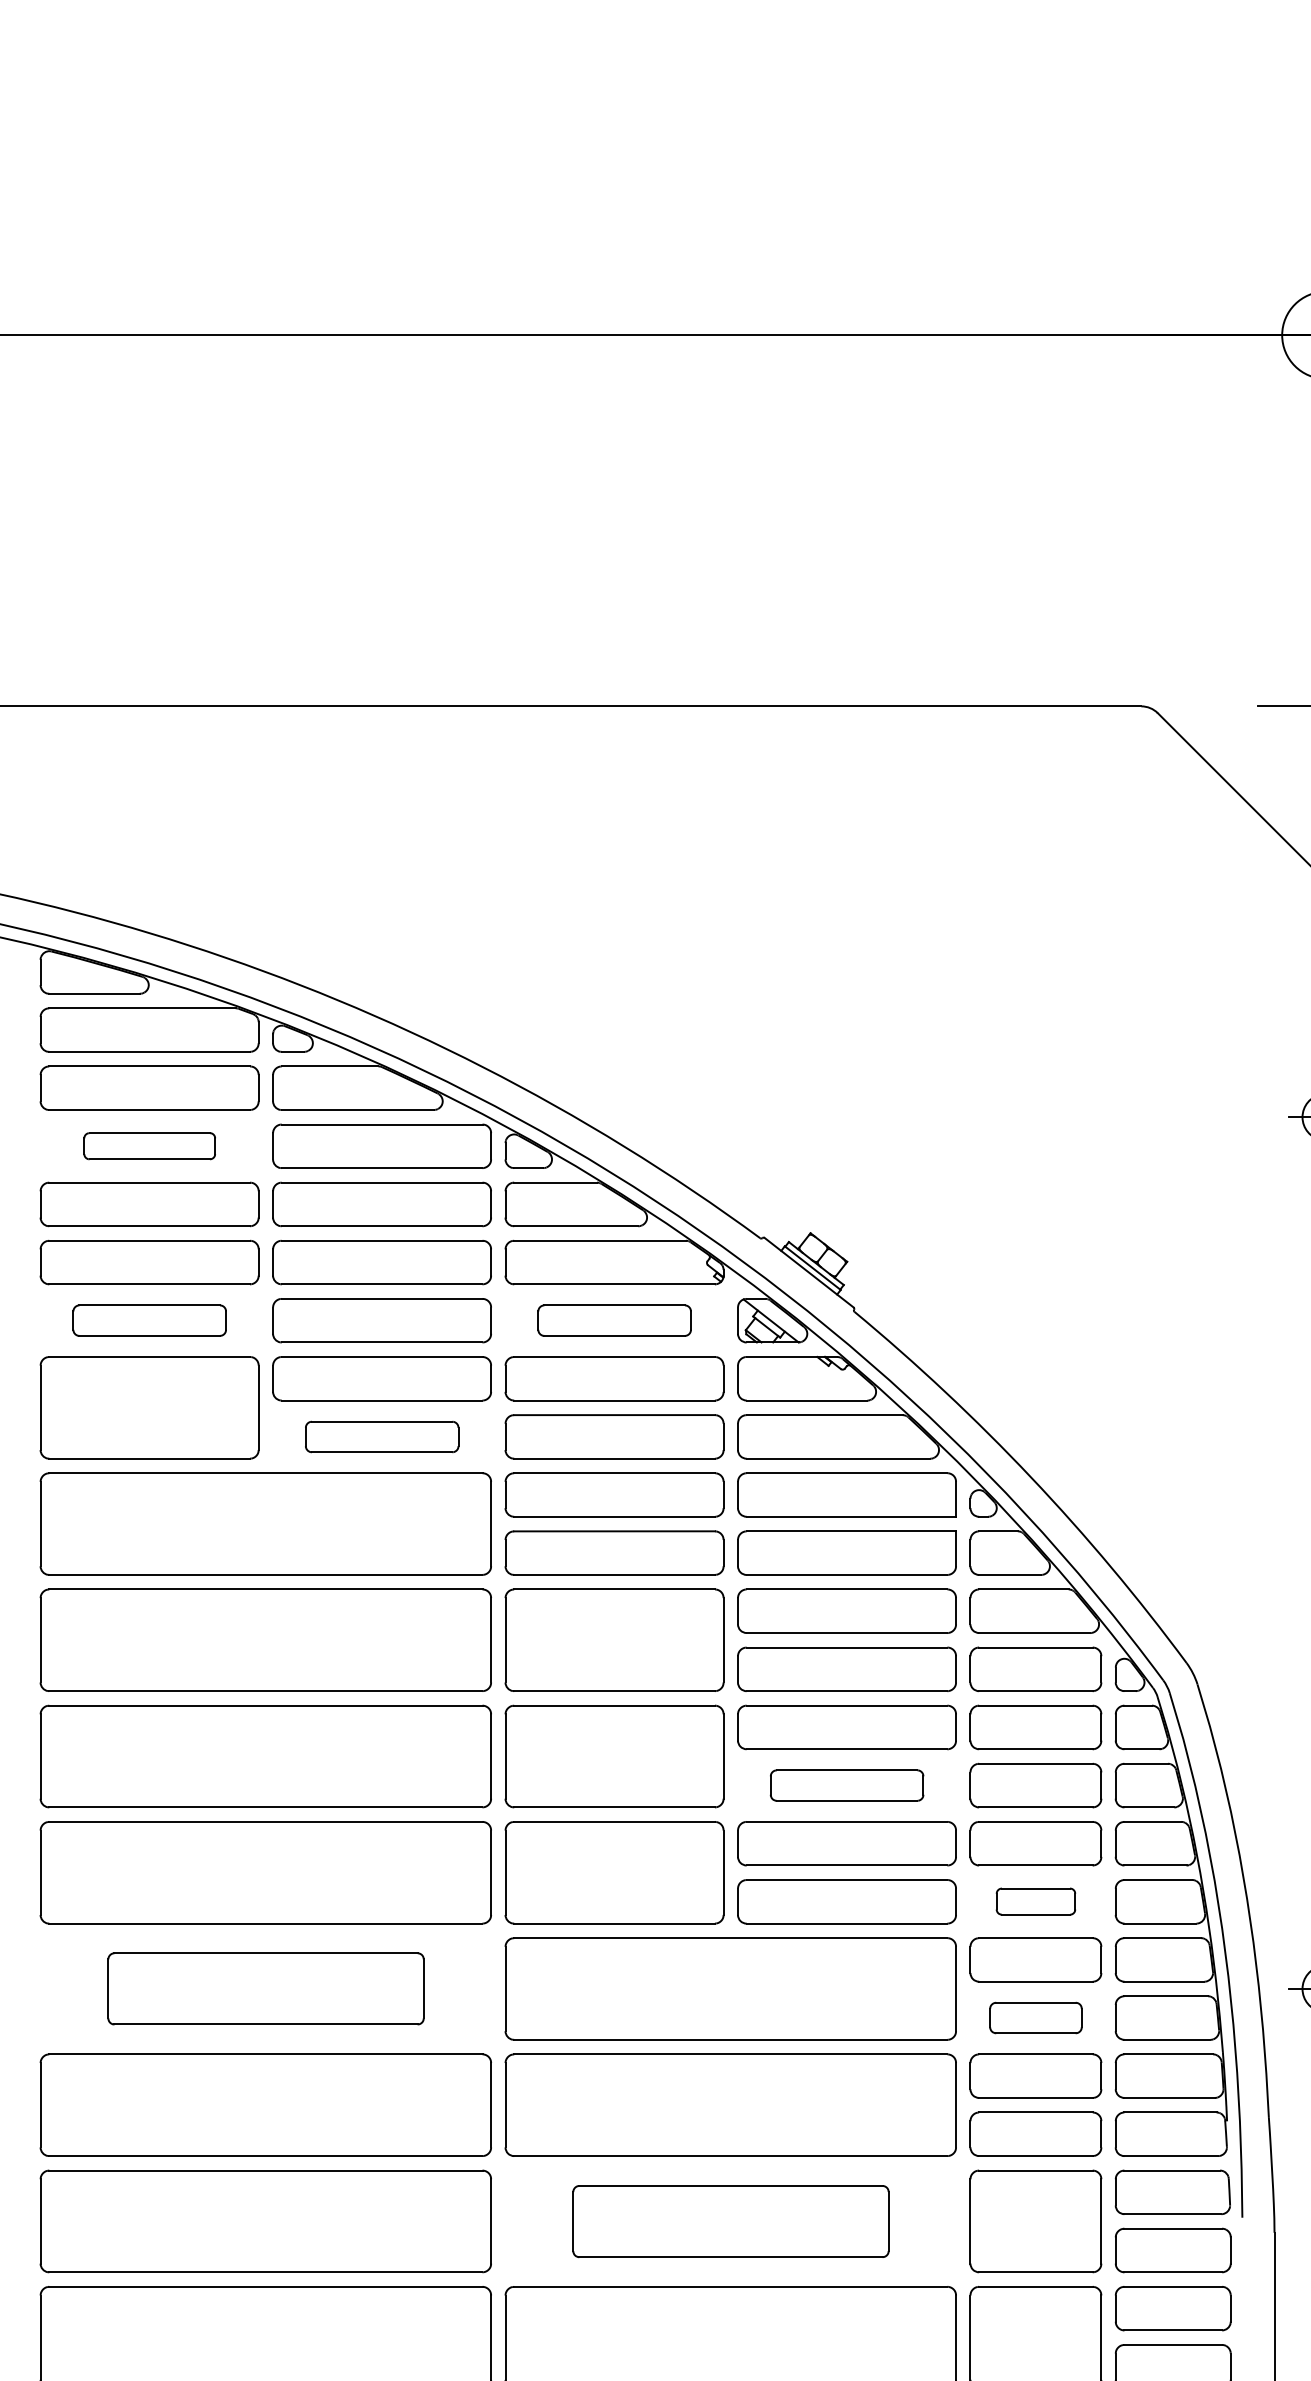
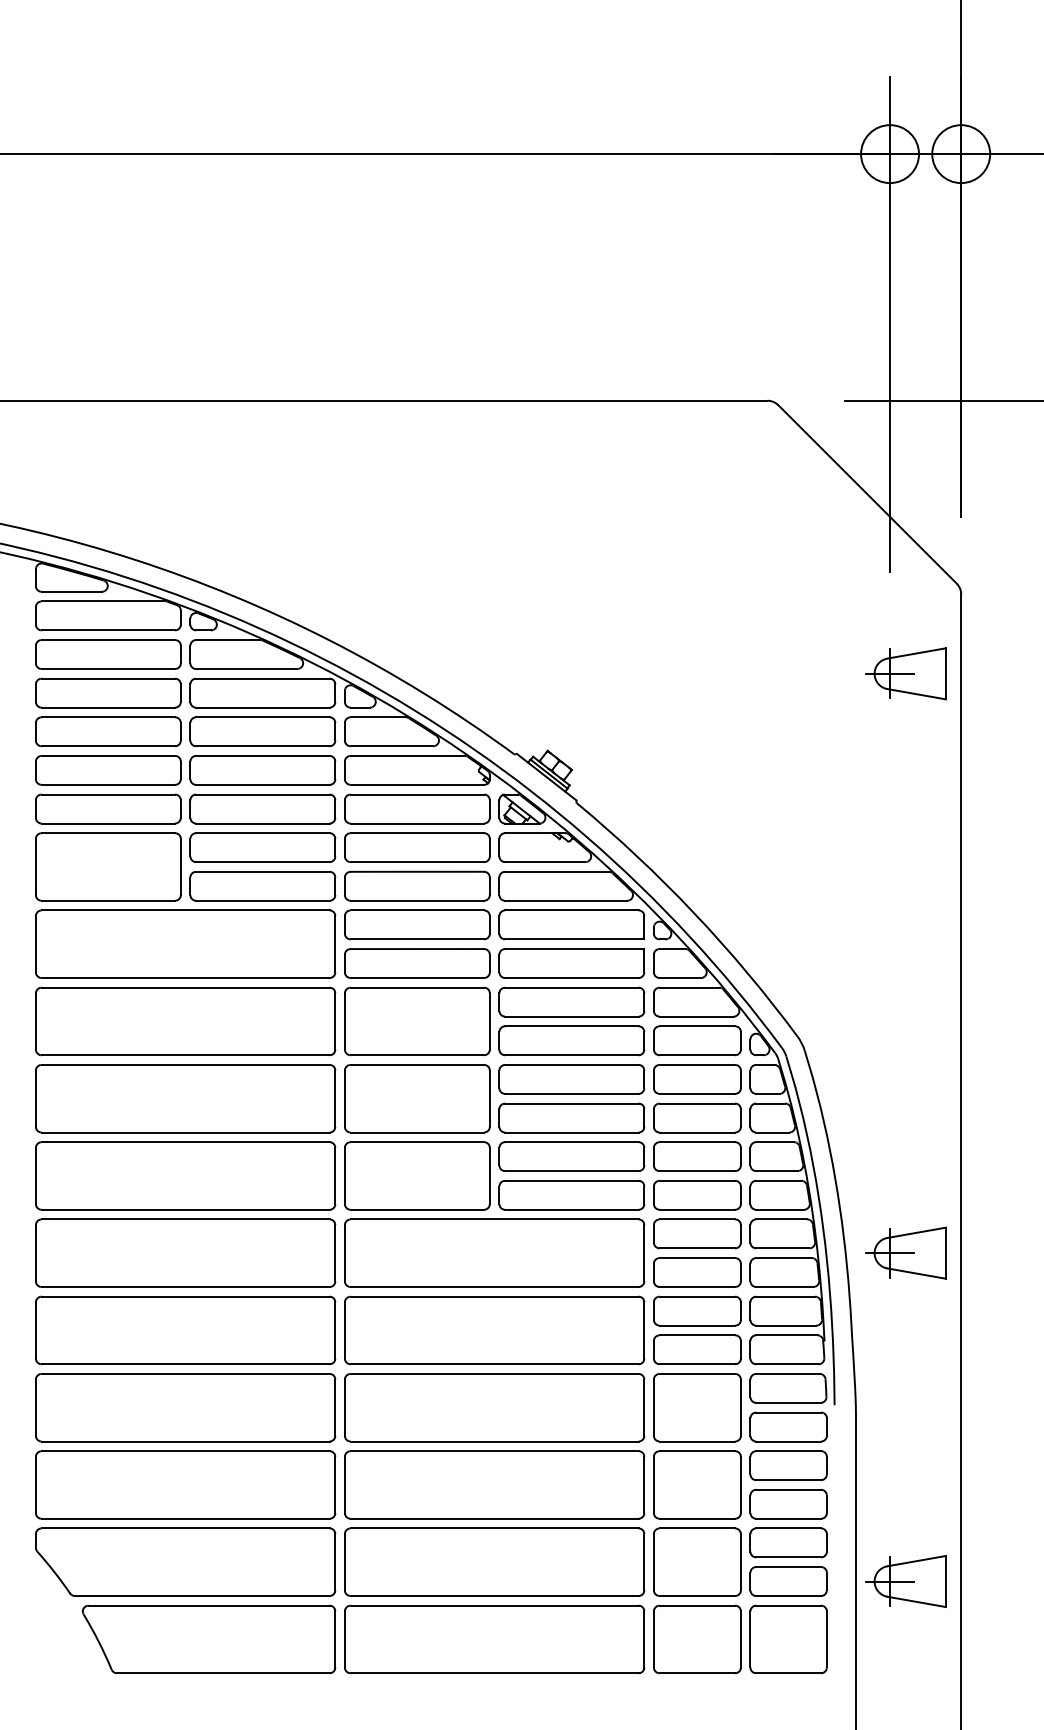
part: (149, 1145) -> (108, 692), size x1.67
part: (149, 1319) -> (108, 808), size x1.43
part: (614, 1319) -> (417, 808), size x1.43
part: (381, 1437) -> (262, 886), size x1.43
part: (846, 1784) -> (571, 1117), size x1.43
part: (1036, 1900) -> (697, 1194), size x1.67
part: (265, 1987) -> (185, 1252), size x1.43
part: (1036, 2017) -> (697, 1272), size x1.43
part: (730, 2221) -> (494, 1407), size x1.43

